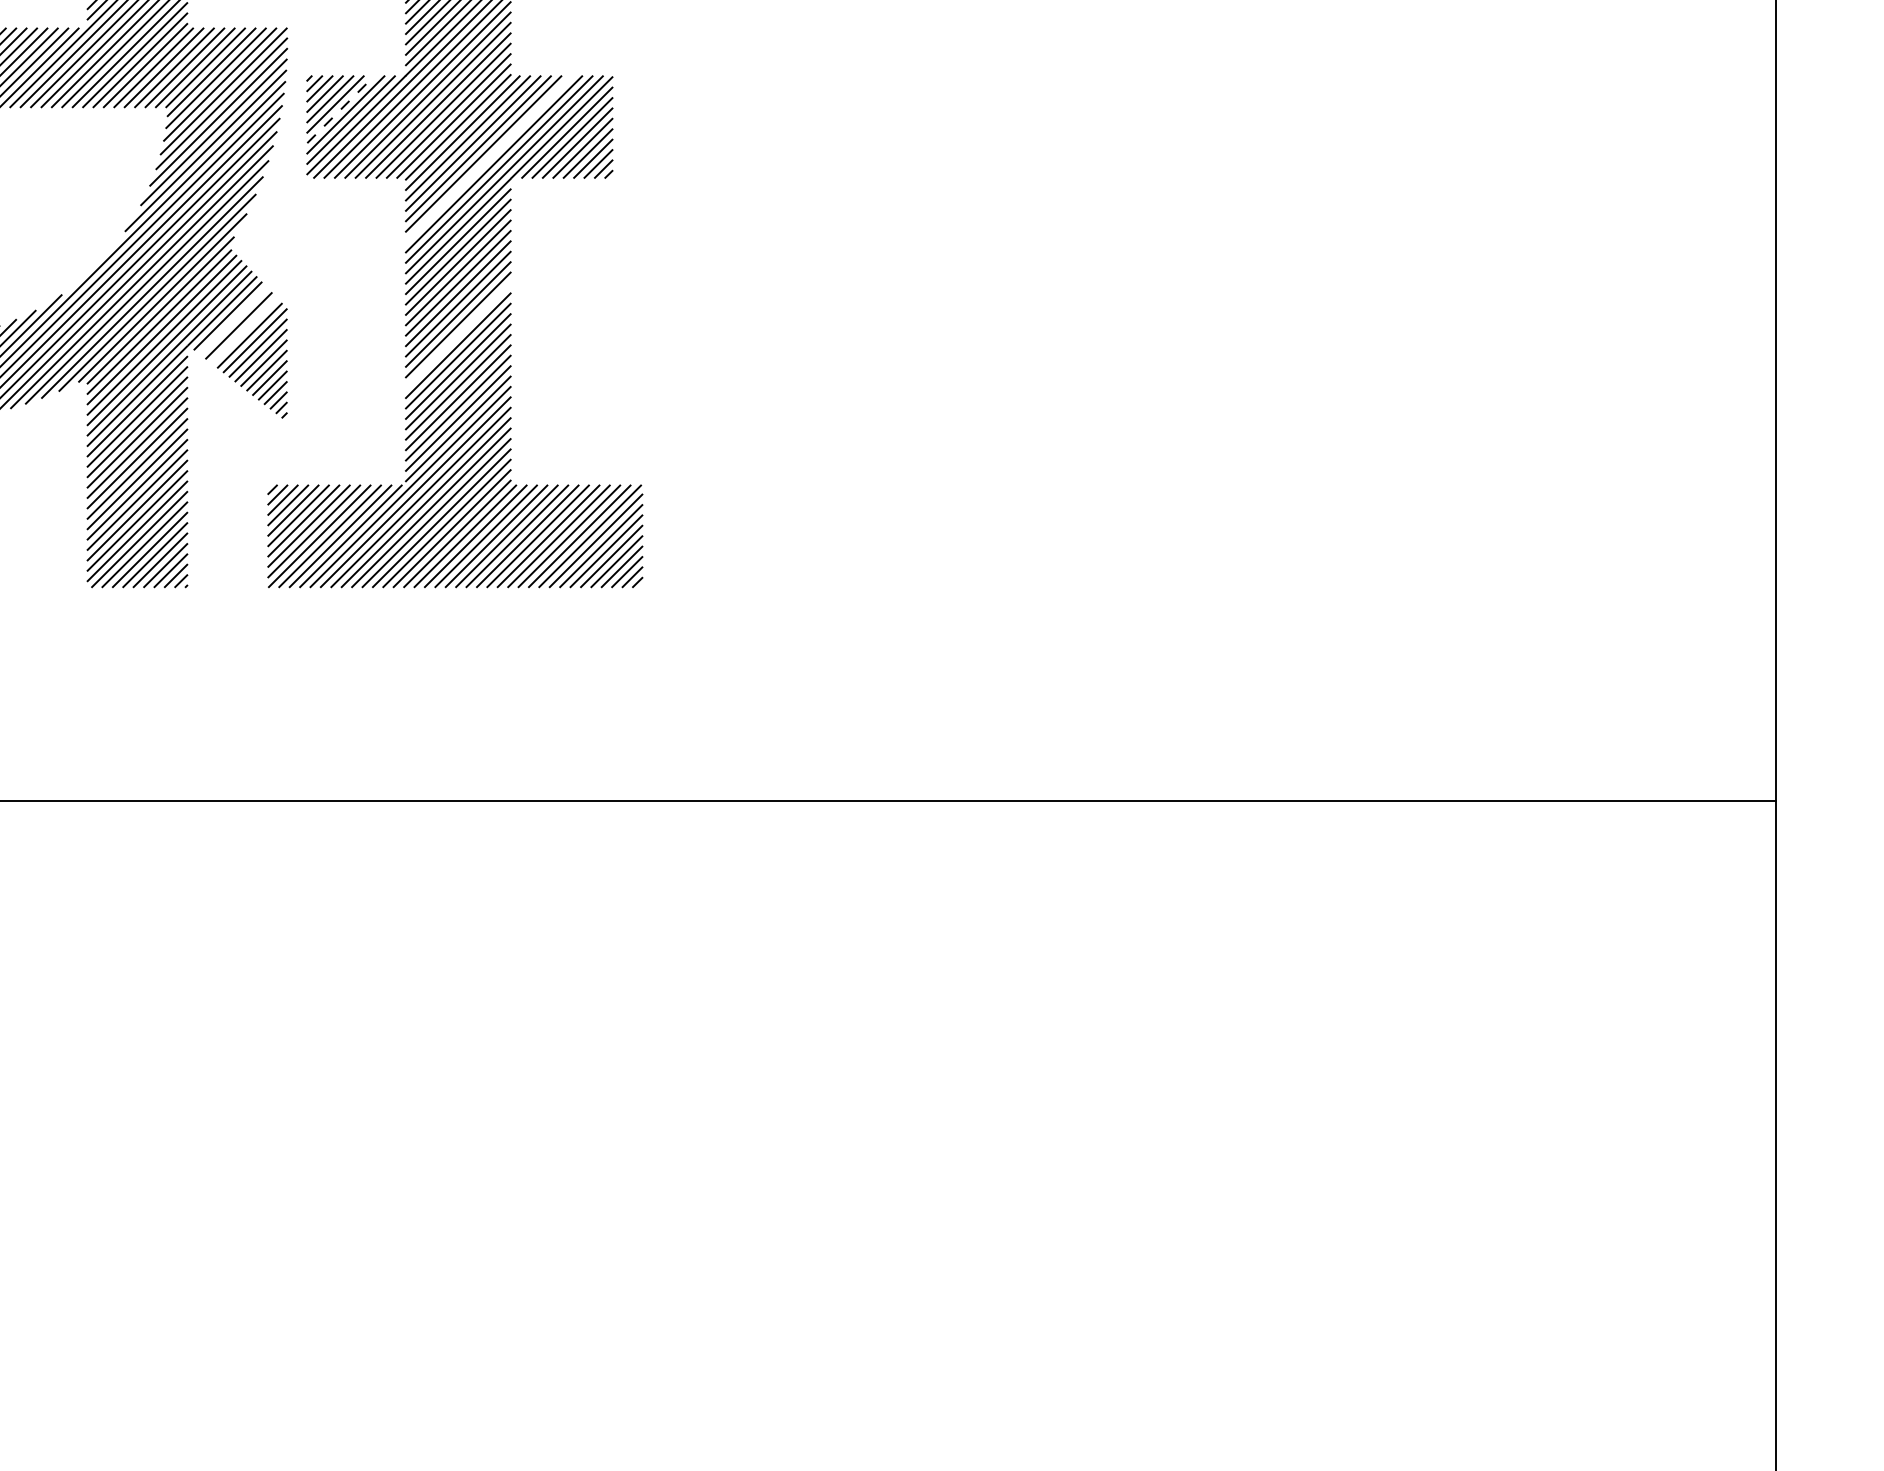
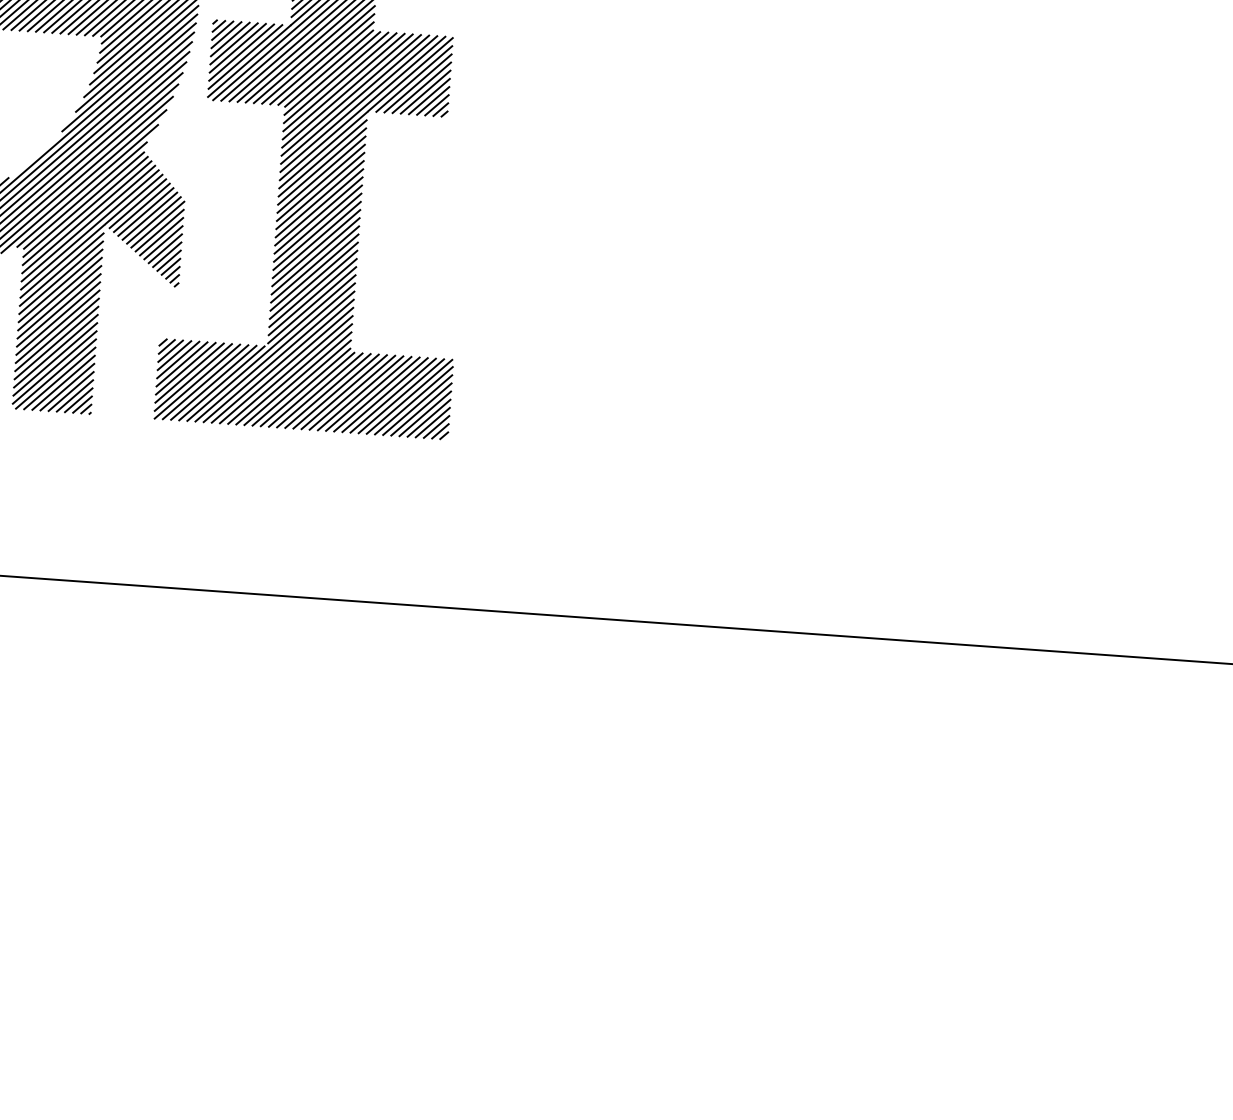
line: (341, 109) -> (238, 48), dashed -> solid
line: (488, 159) -> (350, 95), added
line: (233, 320) -> (141, 207), added
line: (243, 330) -> (149, 215), added
line: (458, 334) -> (317, 231), added

